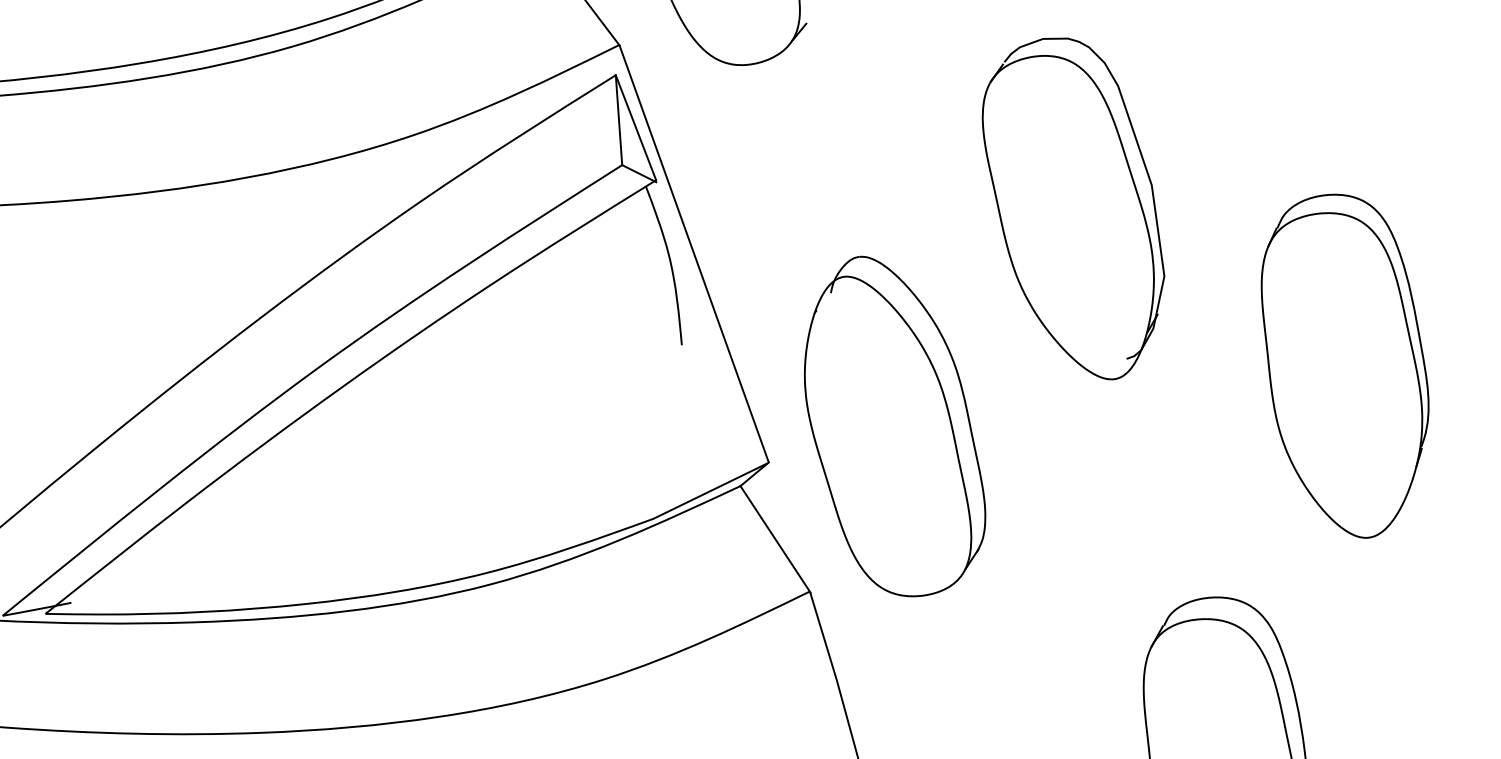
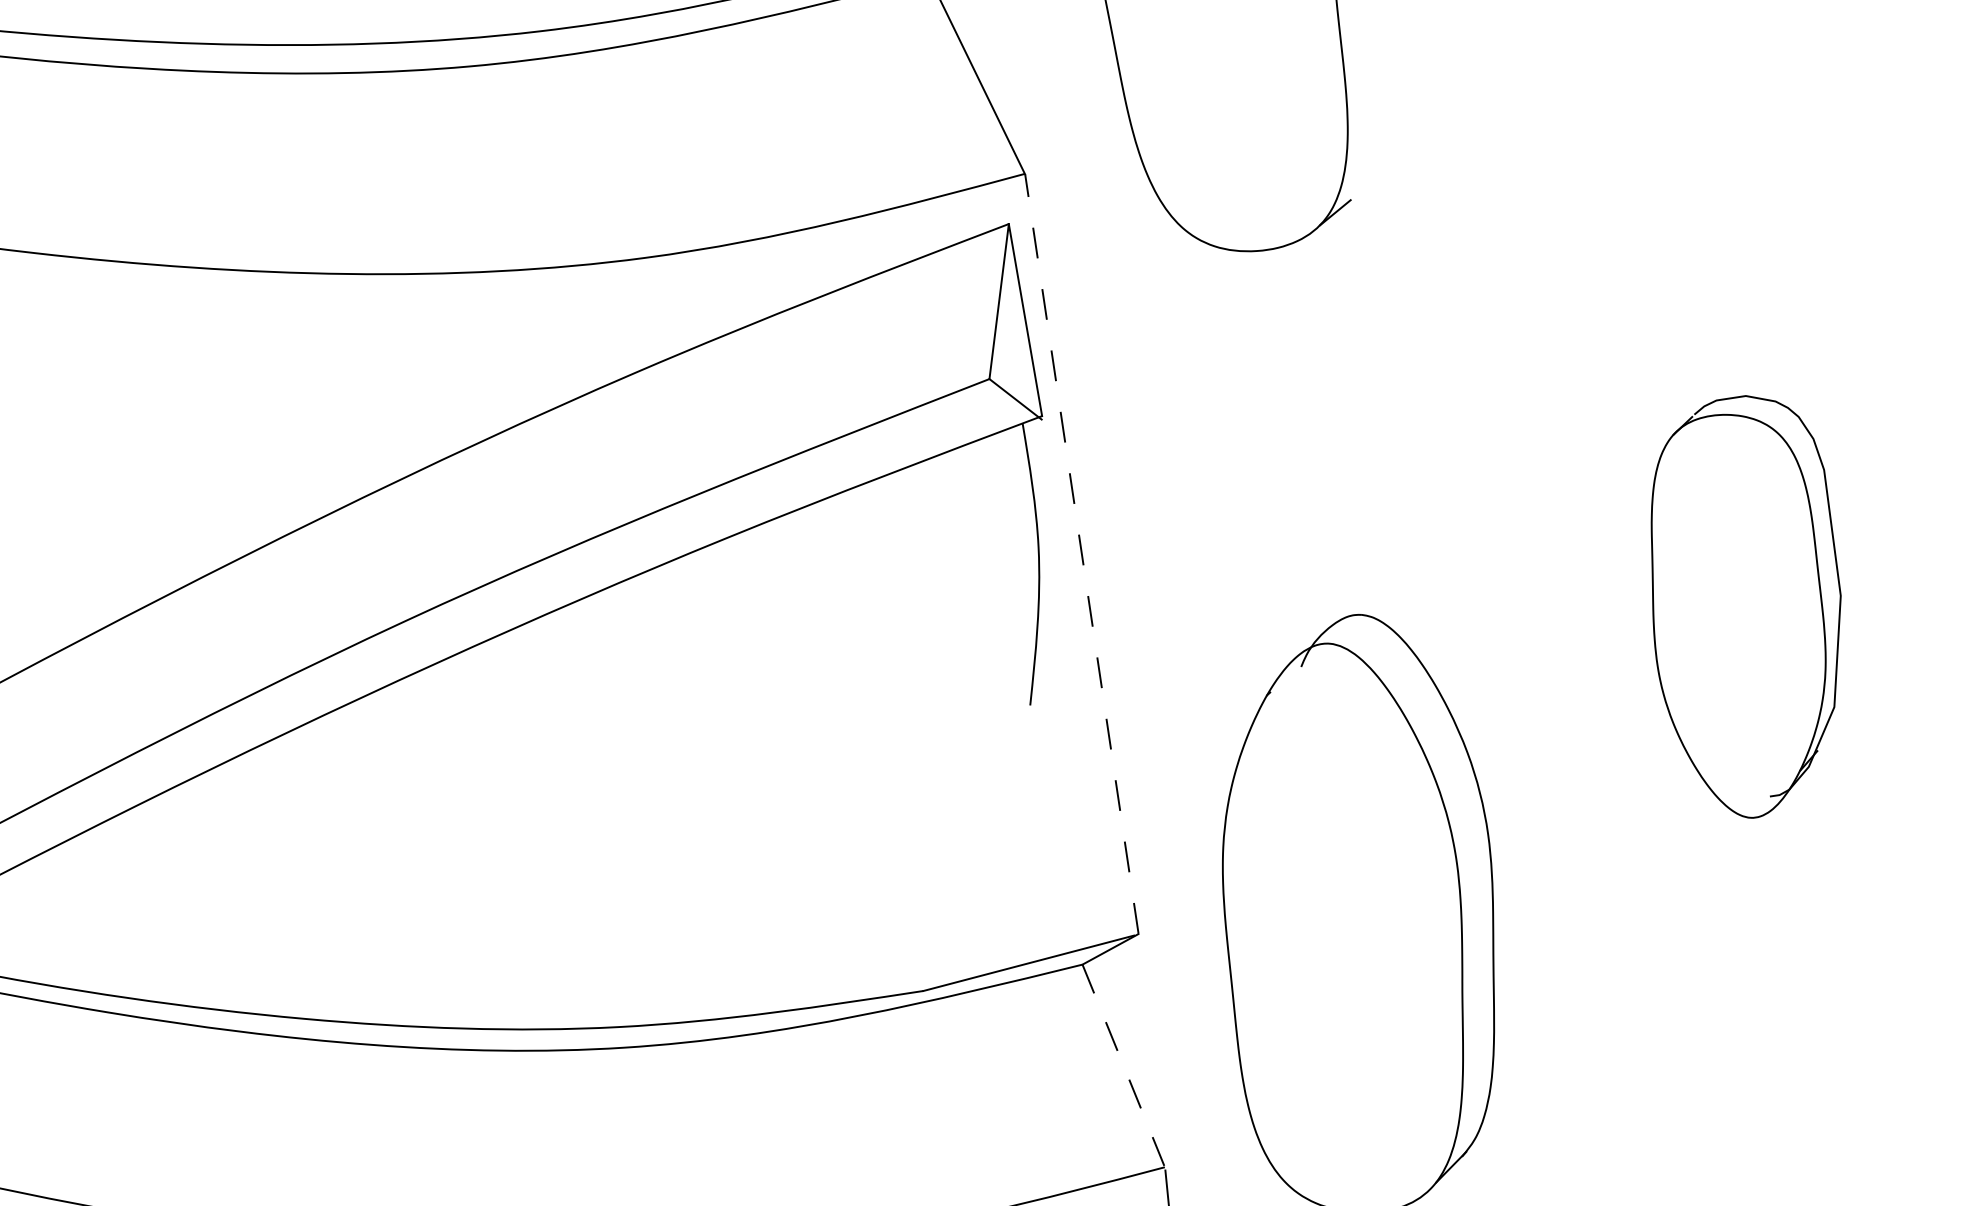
part: (1073, 208) -> (1742, 604), size x0.7
line: (694, 253) -> (1082, 553), solid -> dashed
line: (775, 539) -> (1124, 1067), solid -> dashed

